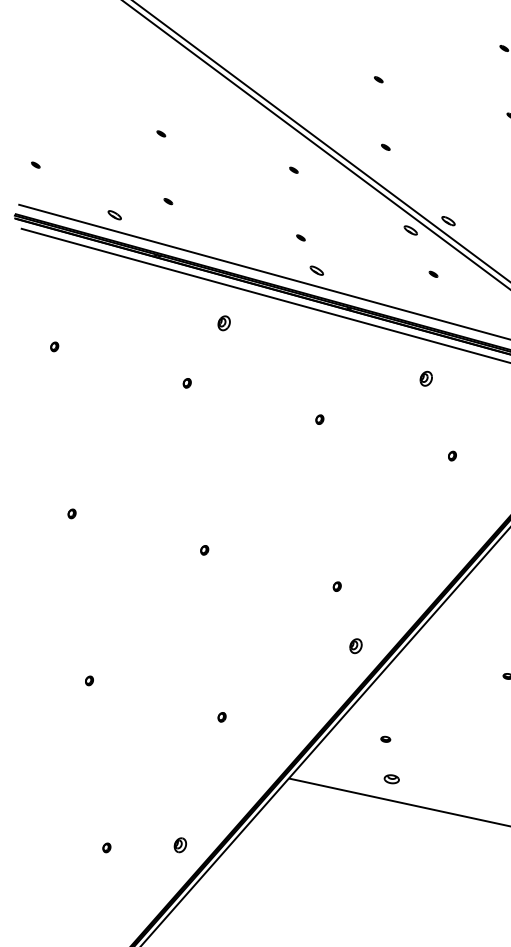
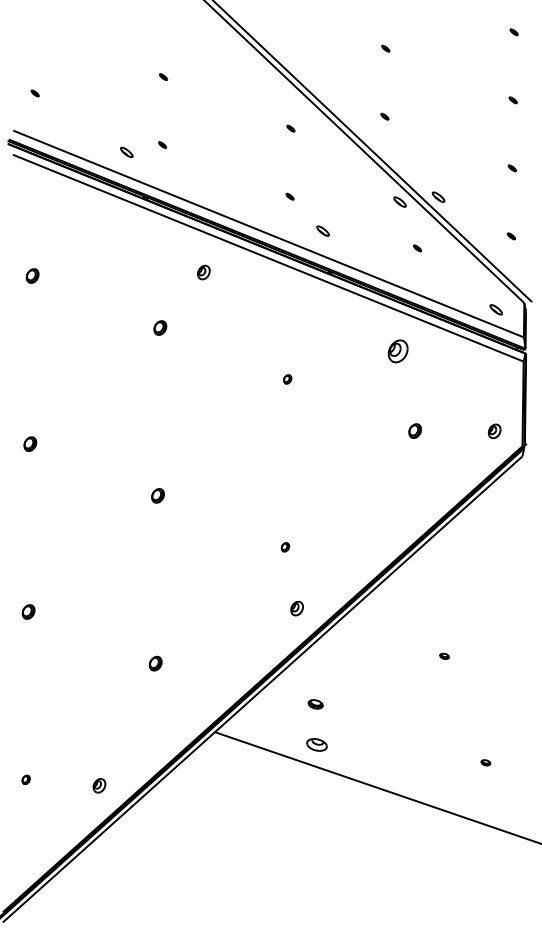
part: (114, 215) -> (126, 152), moved
part: (316, 270) -> (322, 230), moved
part: (54, 347) -> (32, 276), size x1.6
part: (425, 378) -> (397, 350), size x1.6
part: (186, 383) -> (159, 327), size x1.6
part: (451, 455) -> (414, 430), size x1.6
part: (71, 513) -> (30, 443), size x1.6
part: (204, 550) -> (157, 495), size x1.6
part: (88, 680) -> (27, 611), size x1.6
part: (221, 717) -> (155, 663), size x1.6
part: (385, 739) -> (315, 704), size x1.6
part: (392, 778) -> (317, 744), size x1.4

